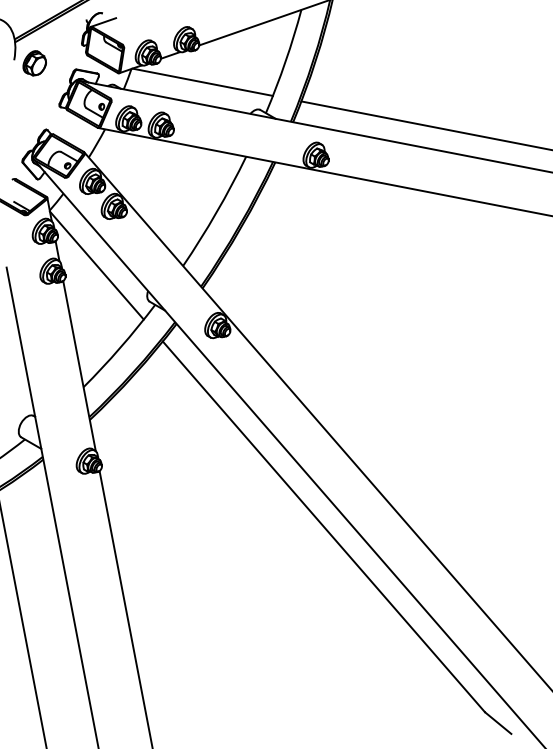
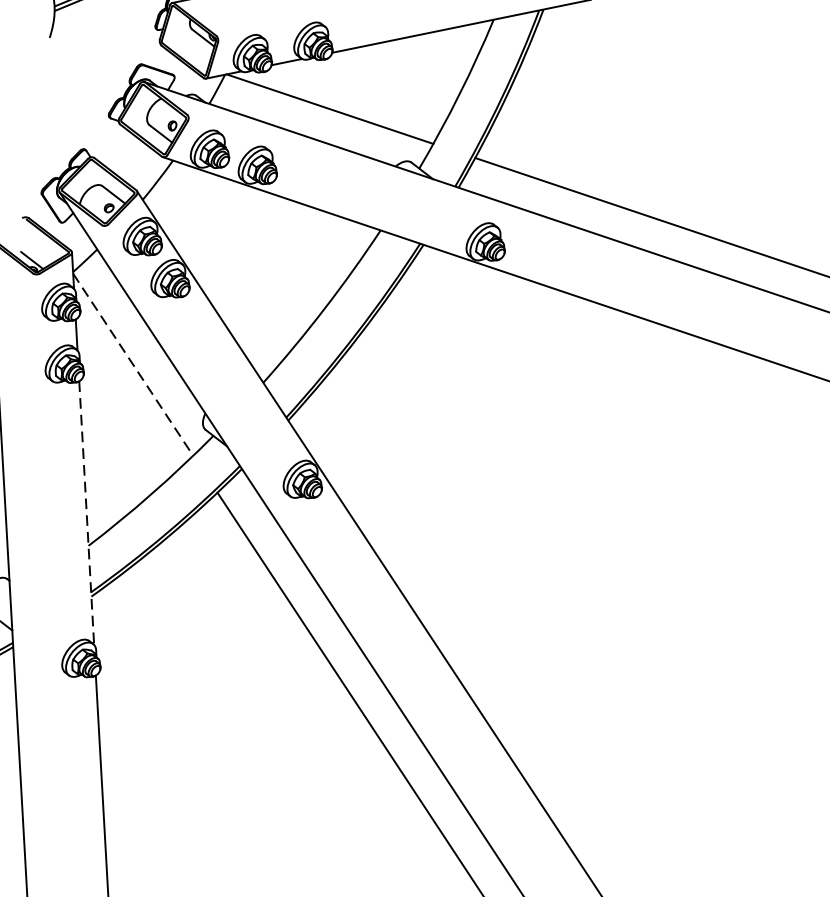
part: (34, 63) -> (79, 46), removed
line: (96, 265) -> (132, 364), solid -> dashed
line: (79, 366) -> (86, 513), solid -> dashed

